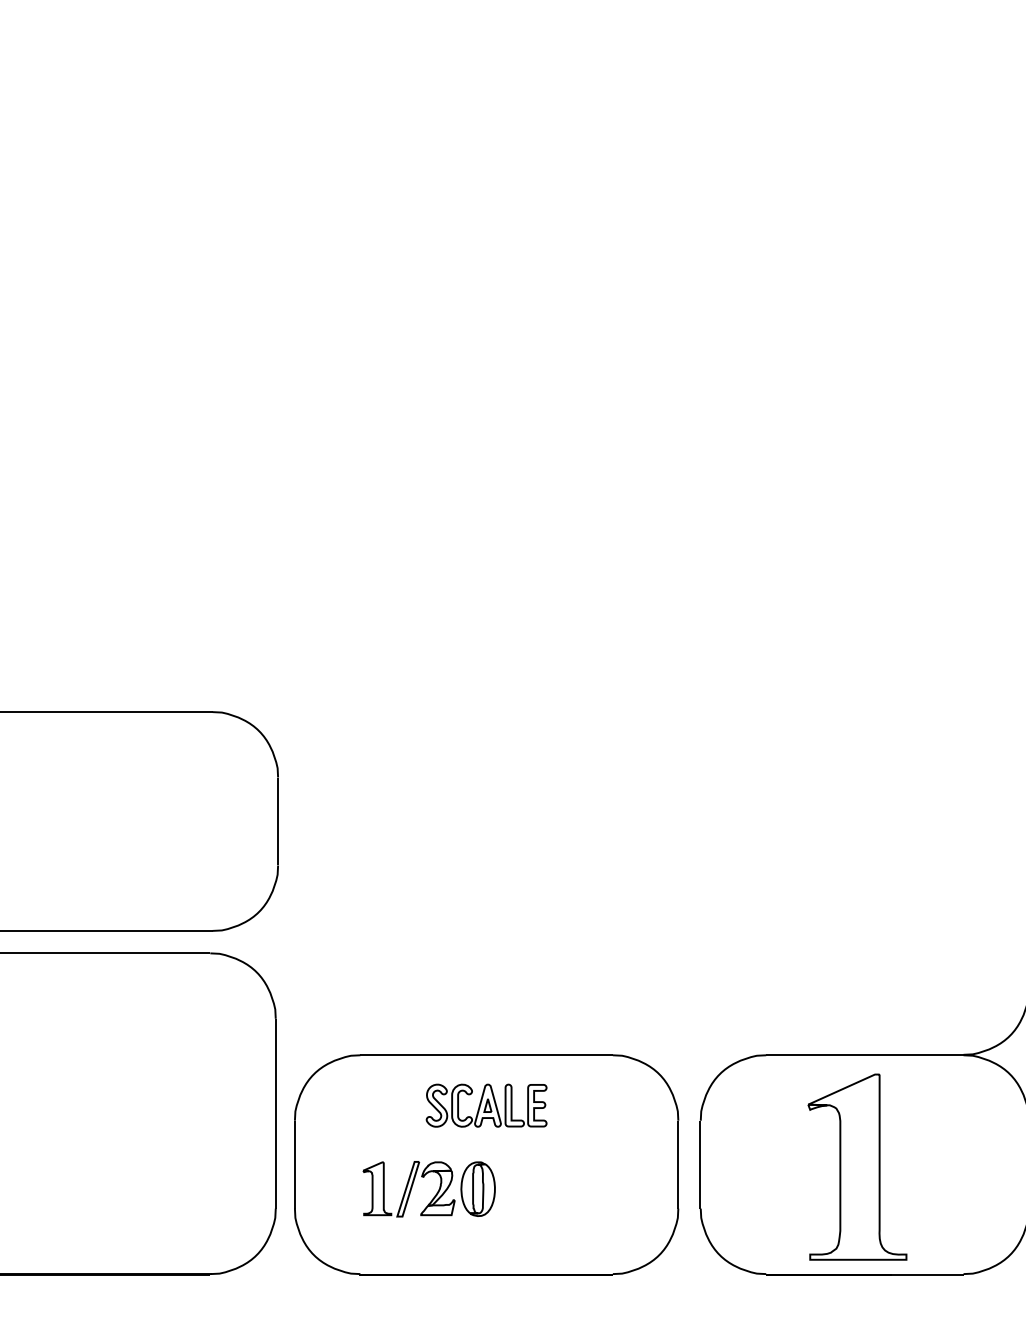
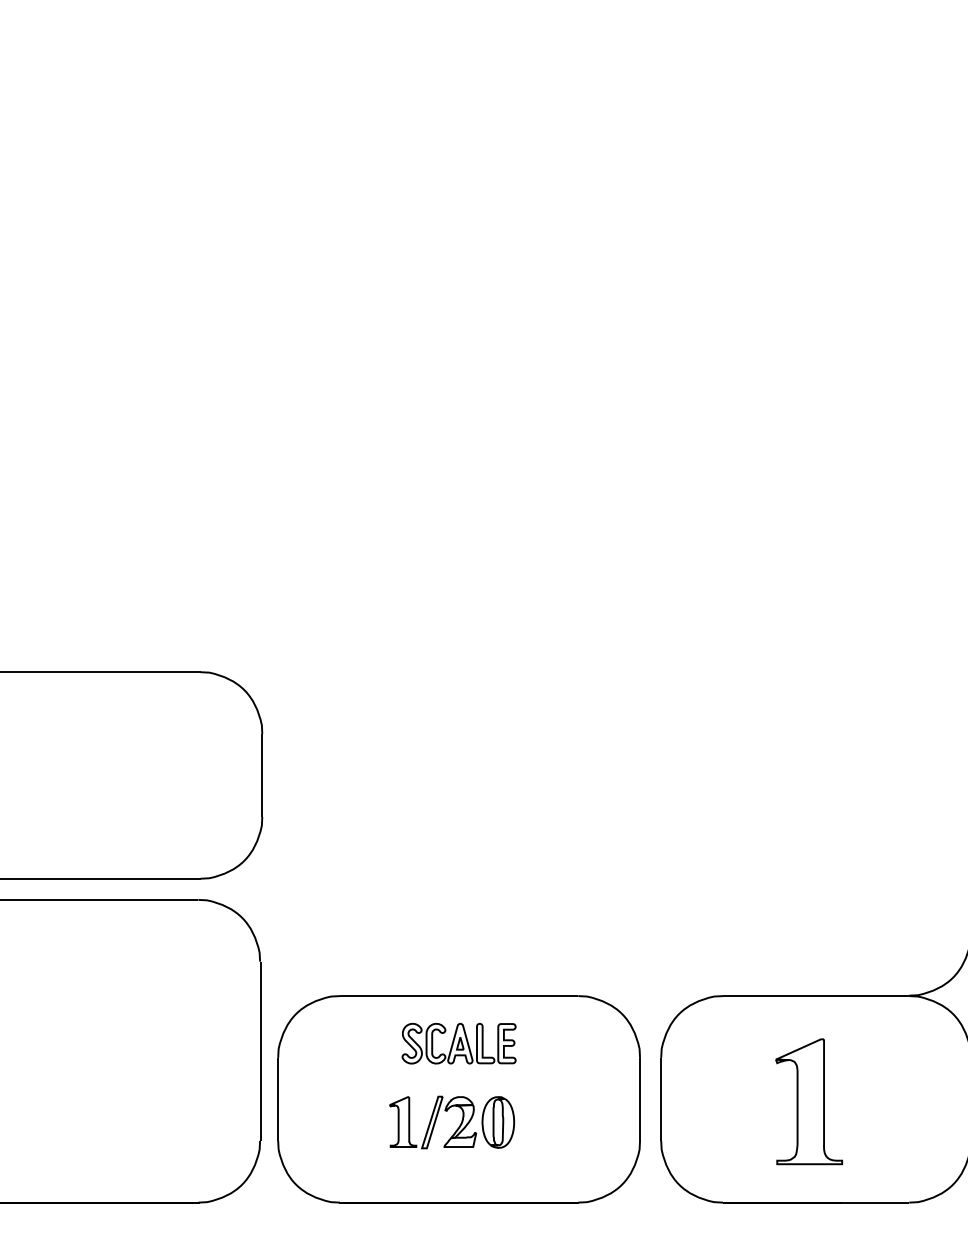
part: (857, 1167) -> (809, 1102), size x0.71
part: (434, 1195) -> (457, 1128), moved

